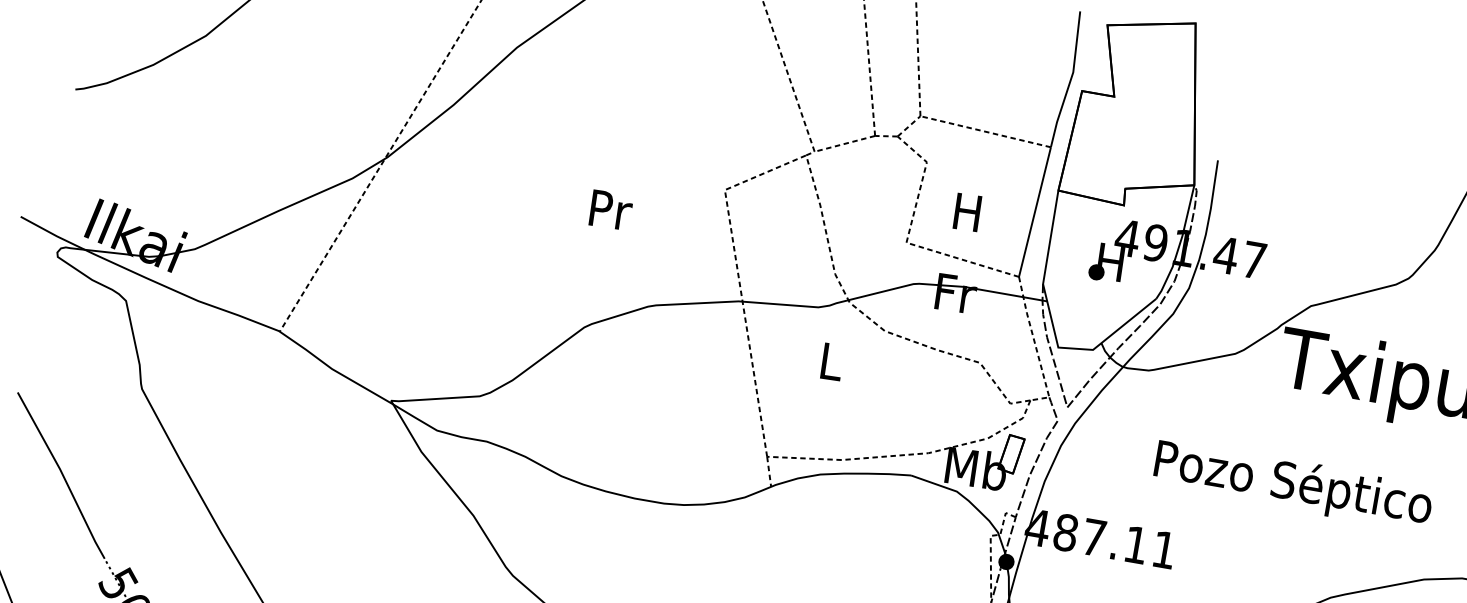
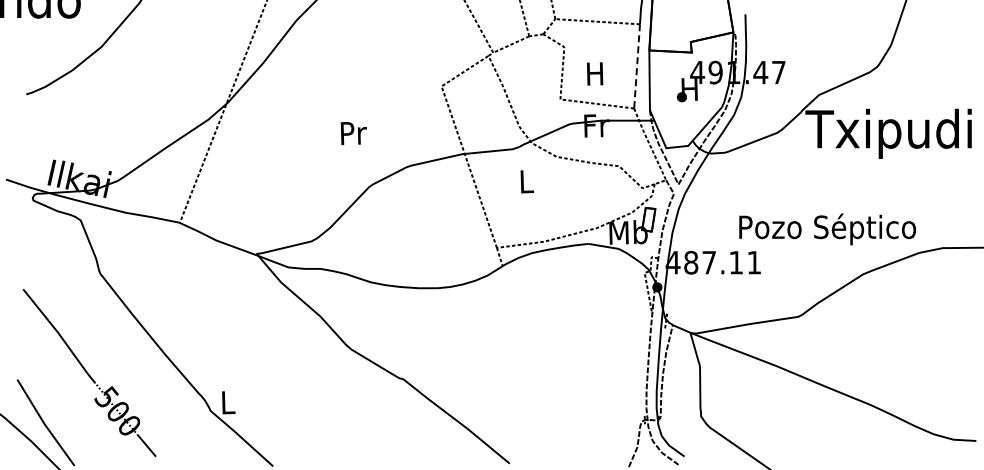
text: (610, 210) -> (353, 133), moved
line: (1035, 210) -> (637, 65), solid -> dashed
text: (1293, 485) -> (827, 229), moved

